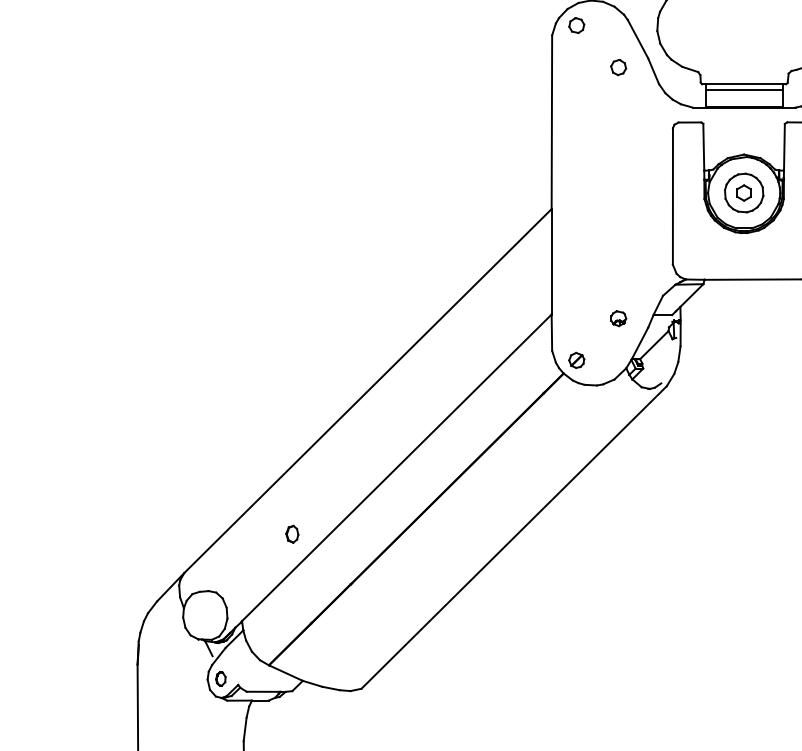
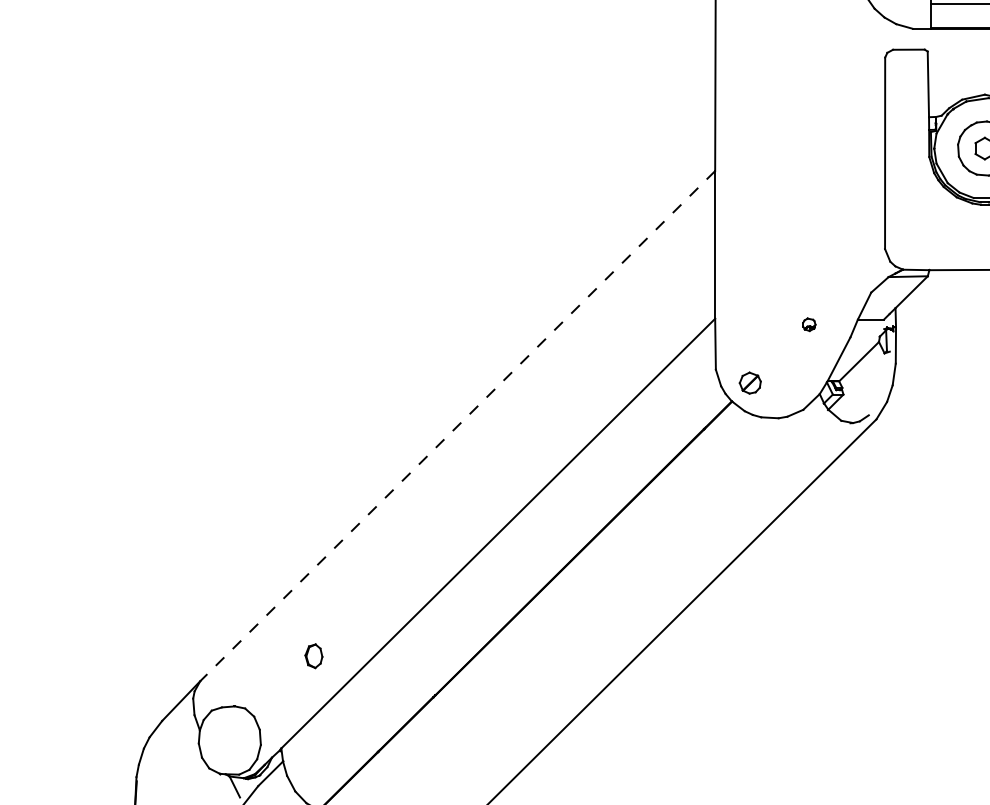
part: (618, 318) -> (808, 324), size x0.6
line: (367, 391) -> (457, 426), solid -> dashed
part: (292, 533) -> (314, 655), moved

